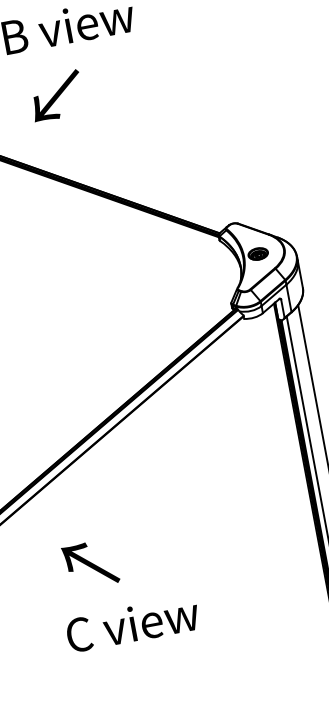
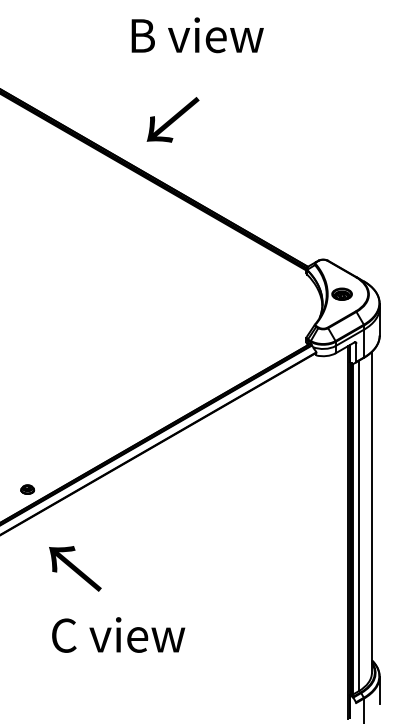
text: (56, 95) -> (172, 119), moved
text: (90, 564) -> (75, 568), moved
text: (132, 623) -> (118, 634), moved

